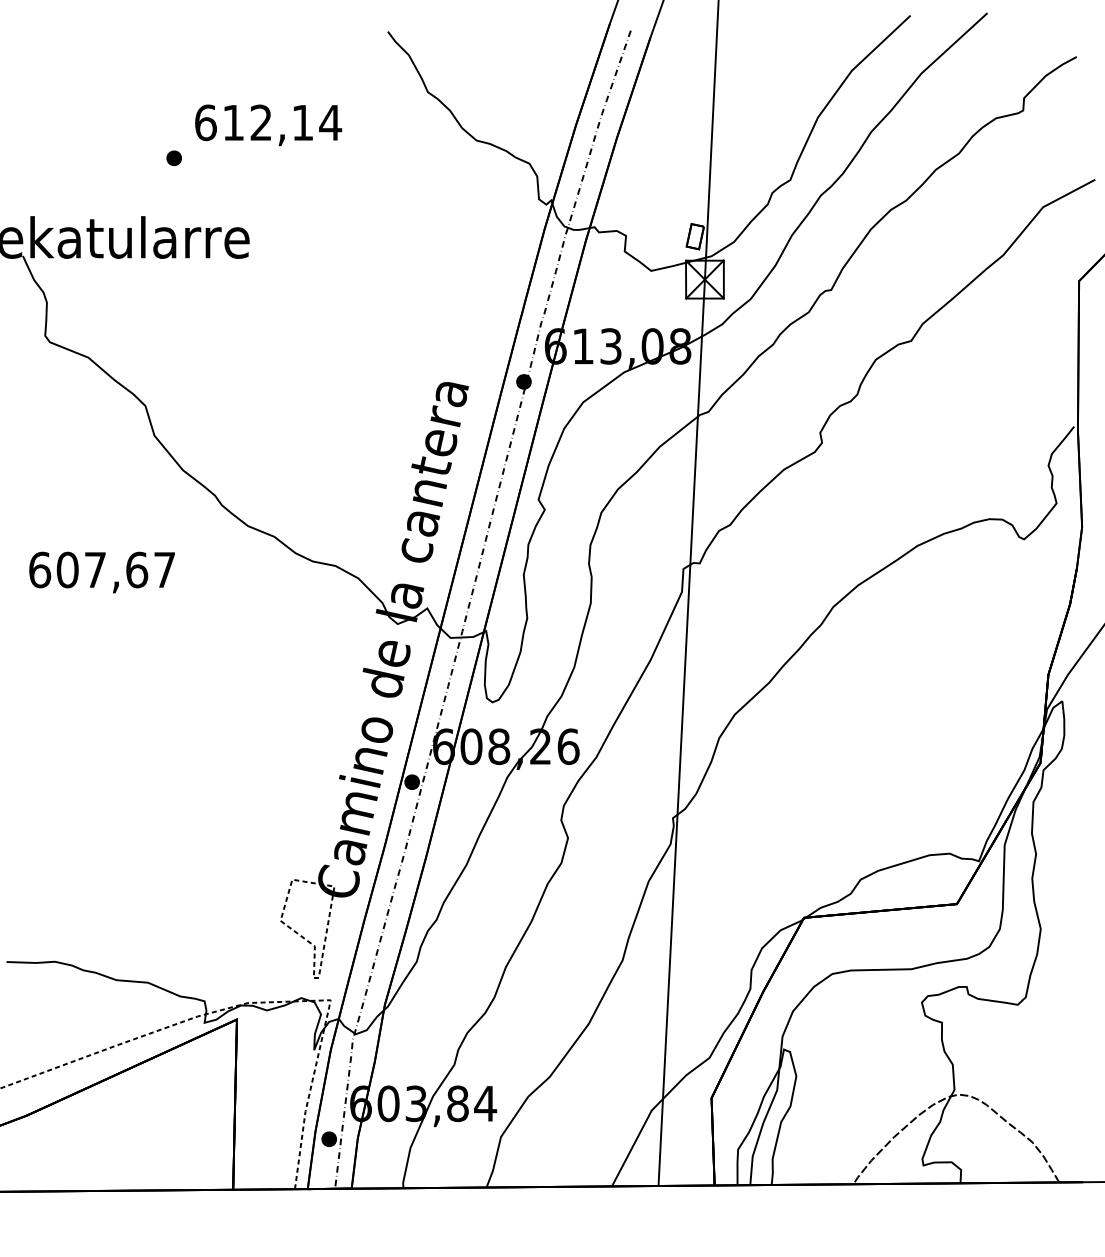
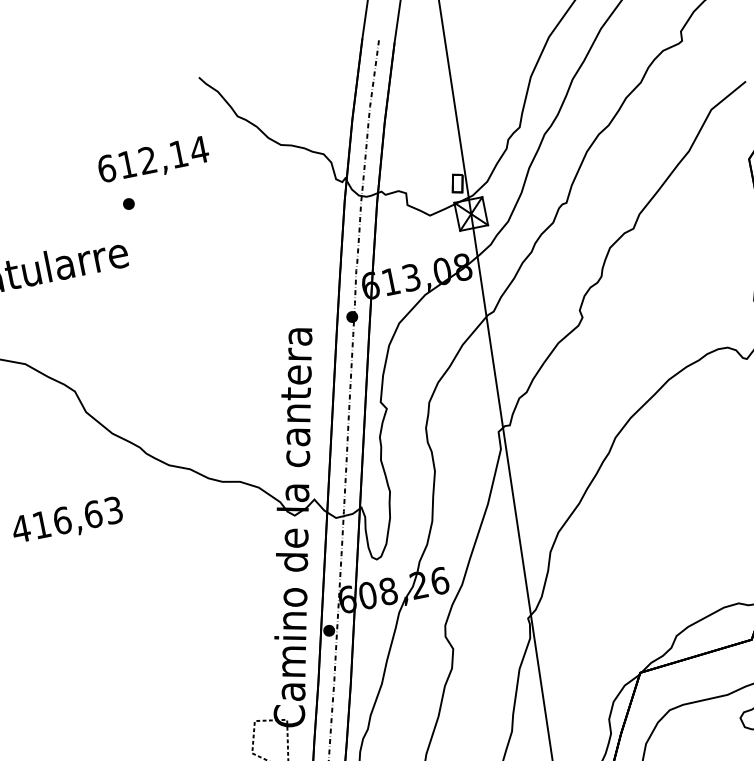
text: (268, 125) -> (153, 161), moved
part: (173, 157) -> (128, 203), moved
text: (101, 569) -> (66, 519), 607,67 -> 416,63

